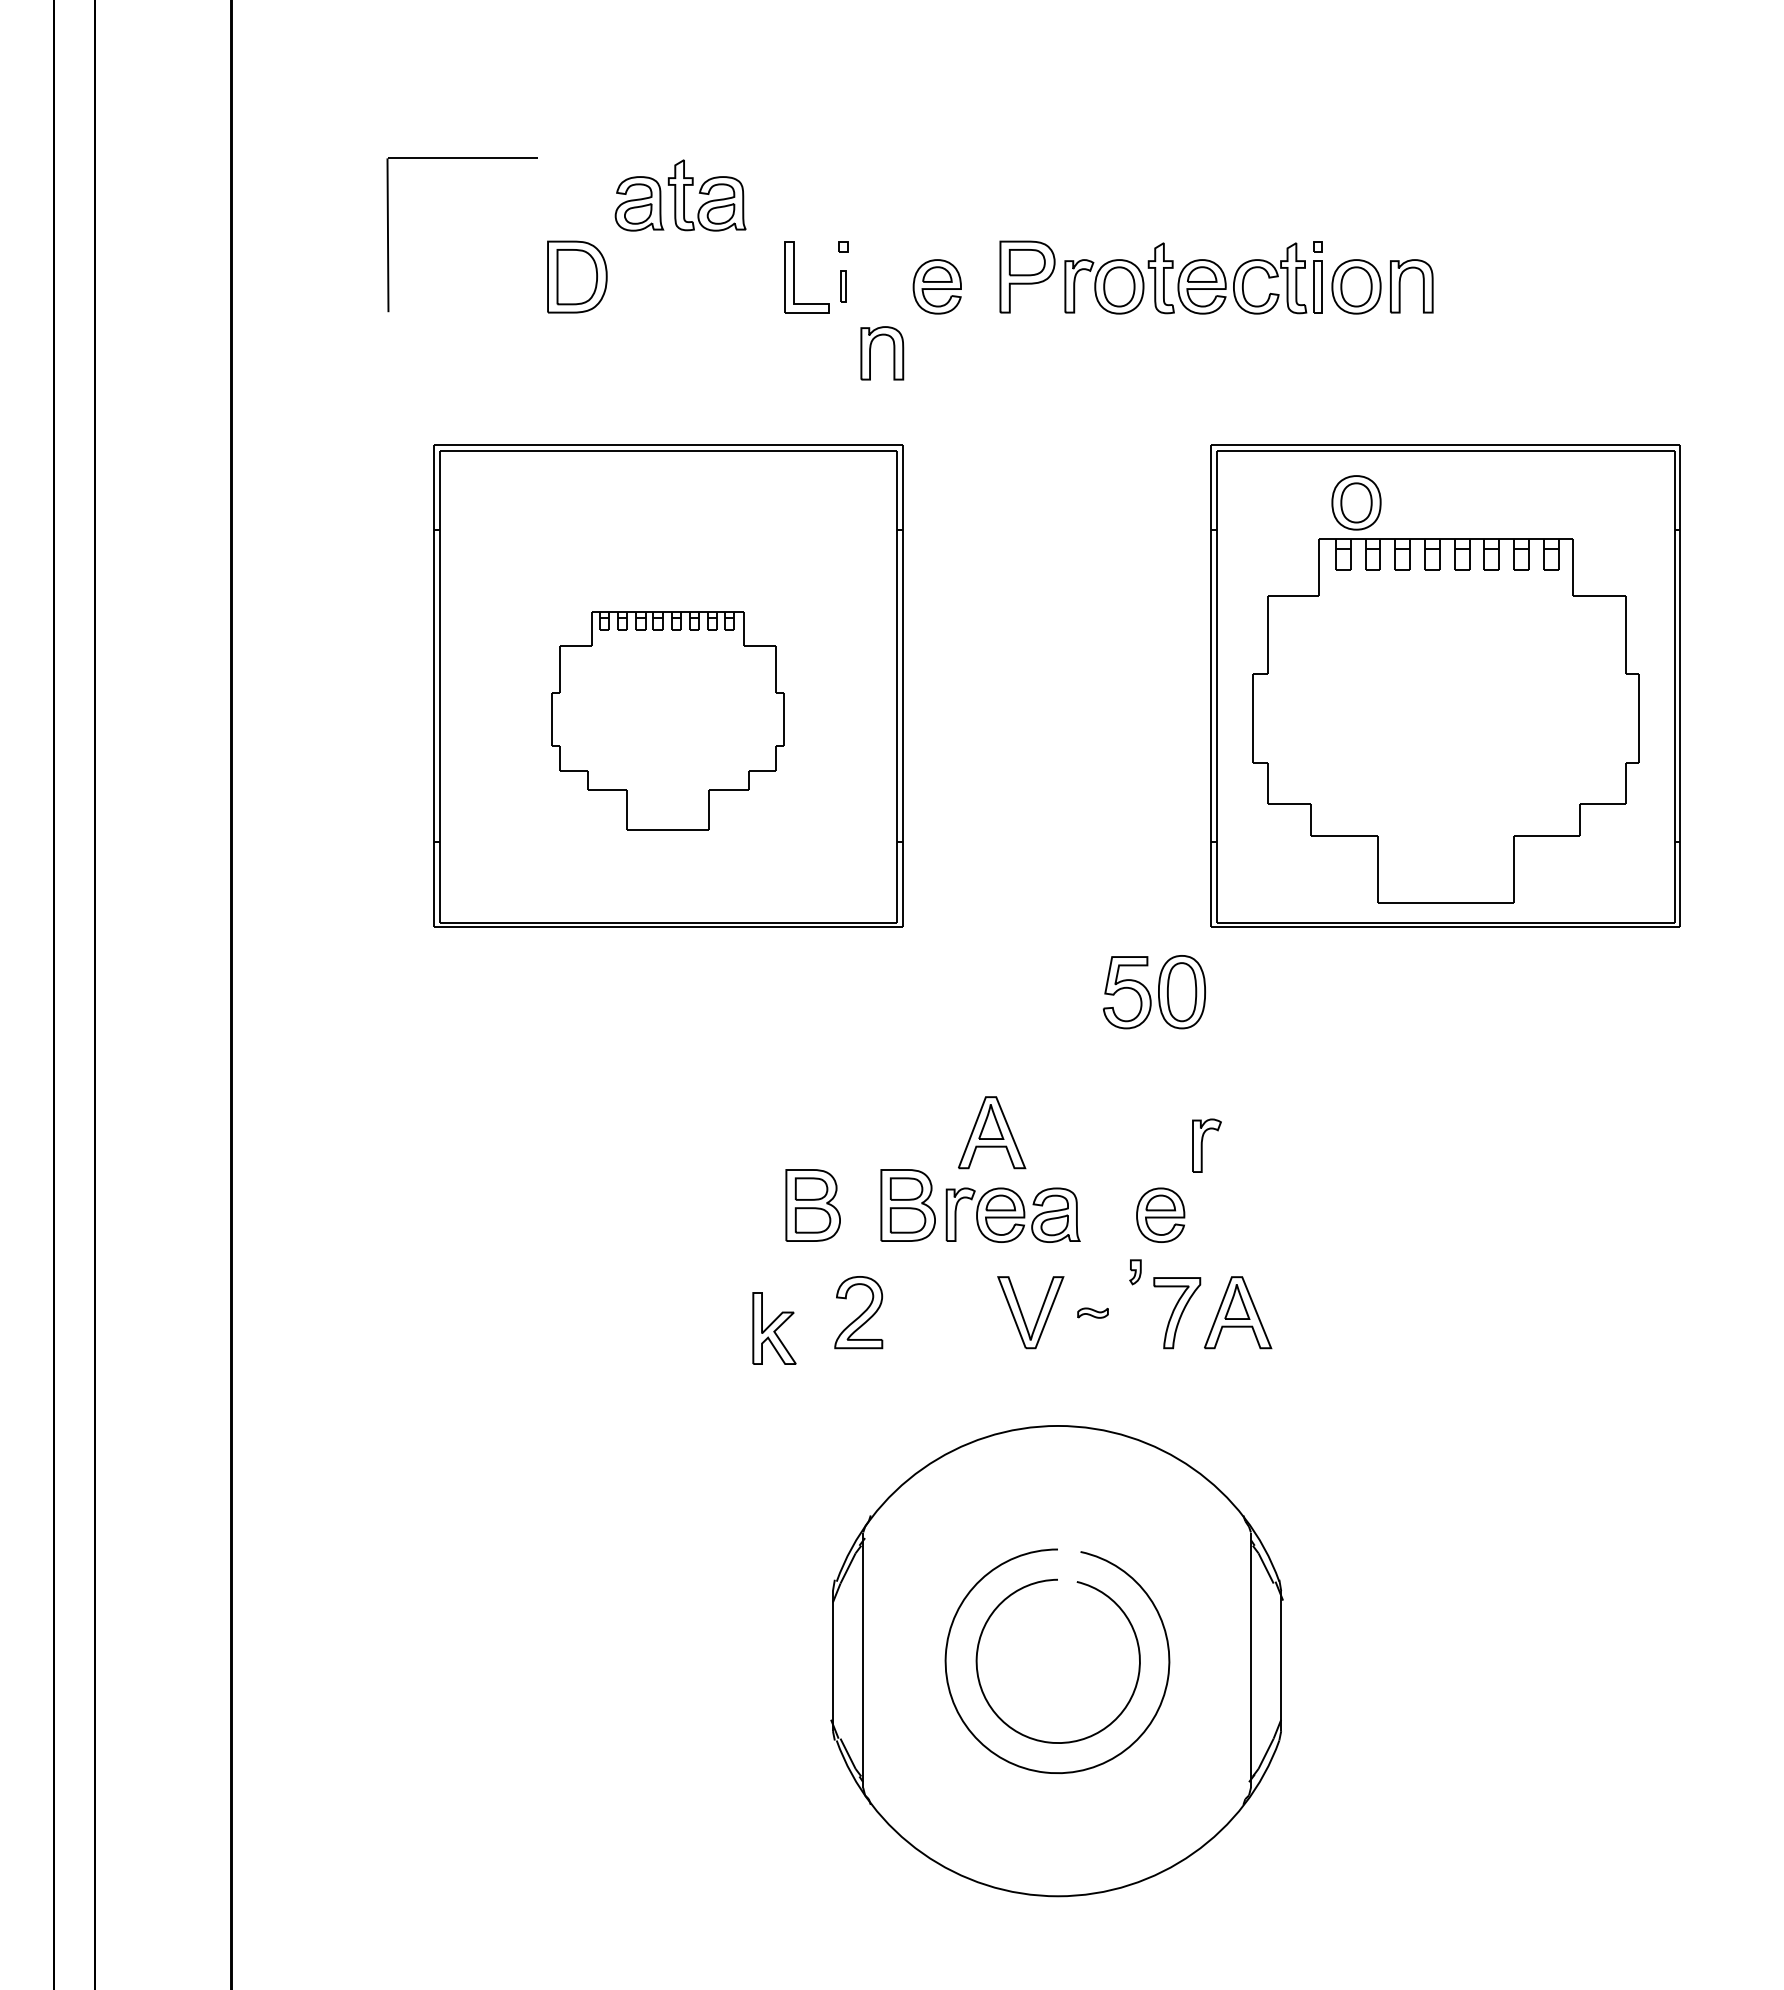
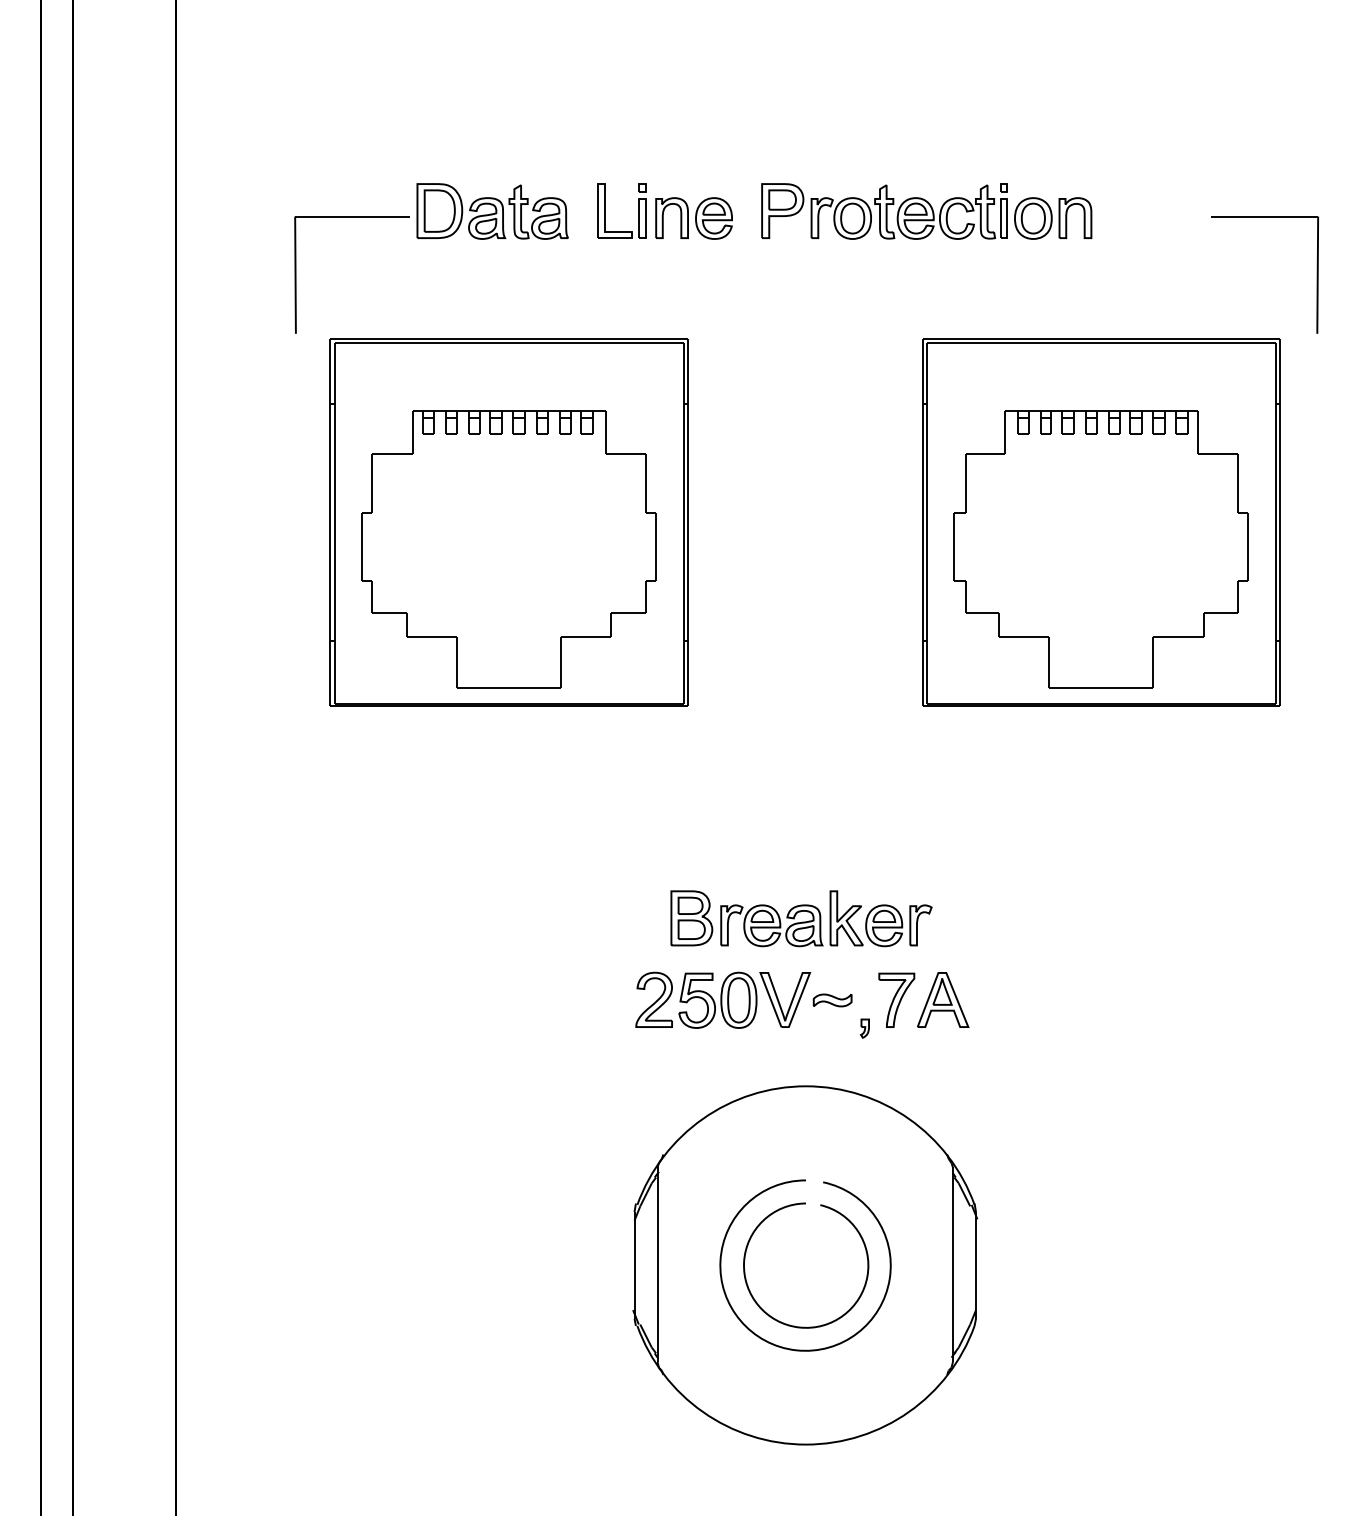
part: (680, 195) -> (518, 212), moved
part: (388, 234) -> (295, 274), moved
part: (843, 286) -> (642, 218), size x1.67
part: (893, 353) -> (680, 218), moved
part: (1728, 360) -> (1316, 274), added
part: (1356, 502) -> (1033, 382), removed
part: (667, 720) -> (508, 548), size x1.67
part: (1153, 992) -> (717, 1000), moved
part: (992, 1132) -> (756, 862), removed
part: (1206, 1145) -> (920, 925), moved
part: (812, 1205) -> (618, 918), removed
part: (1135, 1272) -> (864, 1028), moved
part: (1092, 1312) -> (832, 999), size x1.67
part: (774, 1328) -> (846, 918), moved

